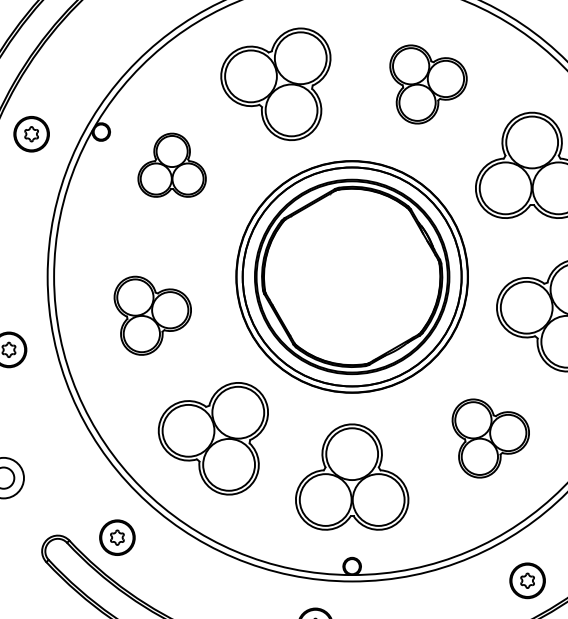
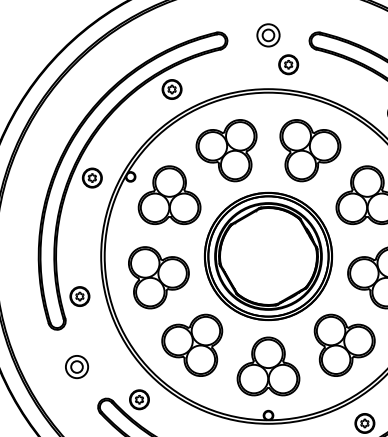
part: (428, 84) -> (310, 150), size x1.43
part: (172, 164) -> (169, 194), size x1.67
part: (151, 315) -> (158, 277), size x1.43
part: (490, 437) -> (344, 344), size x1.43

